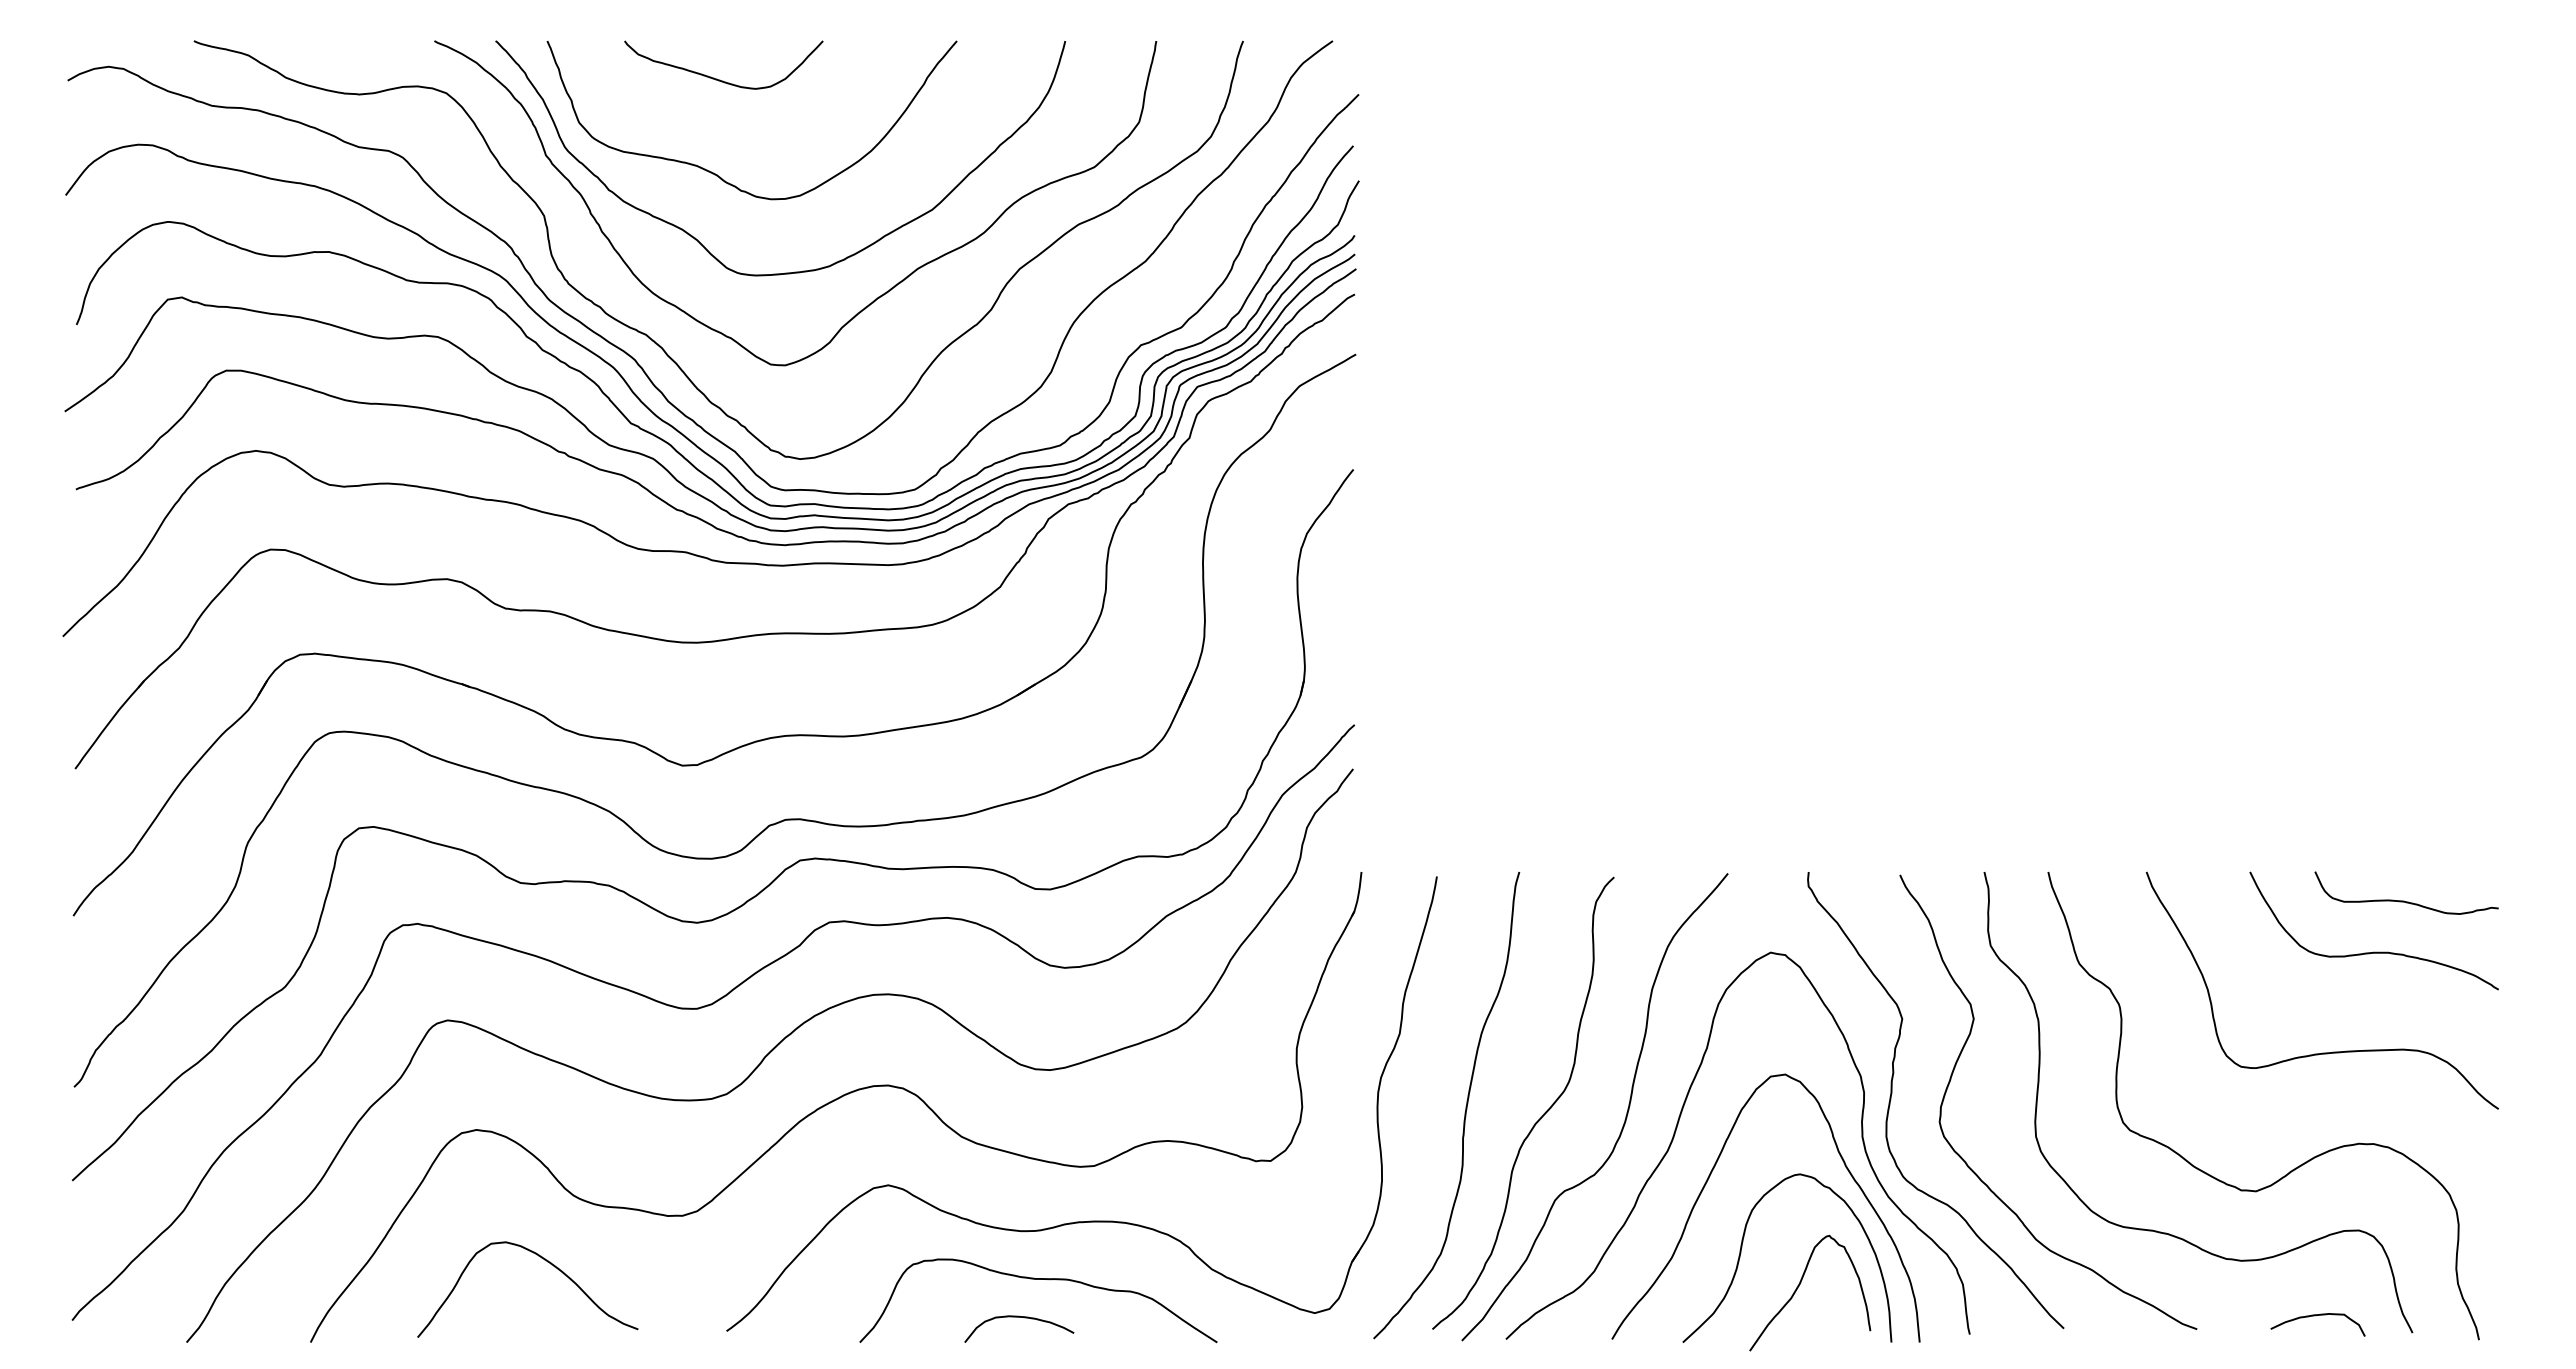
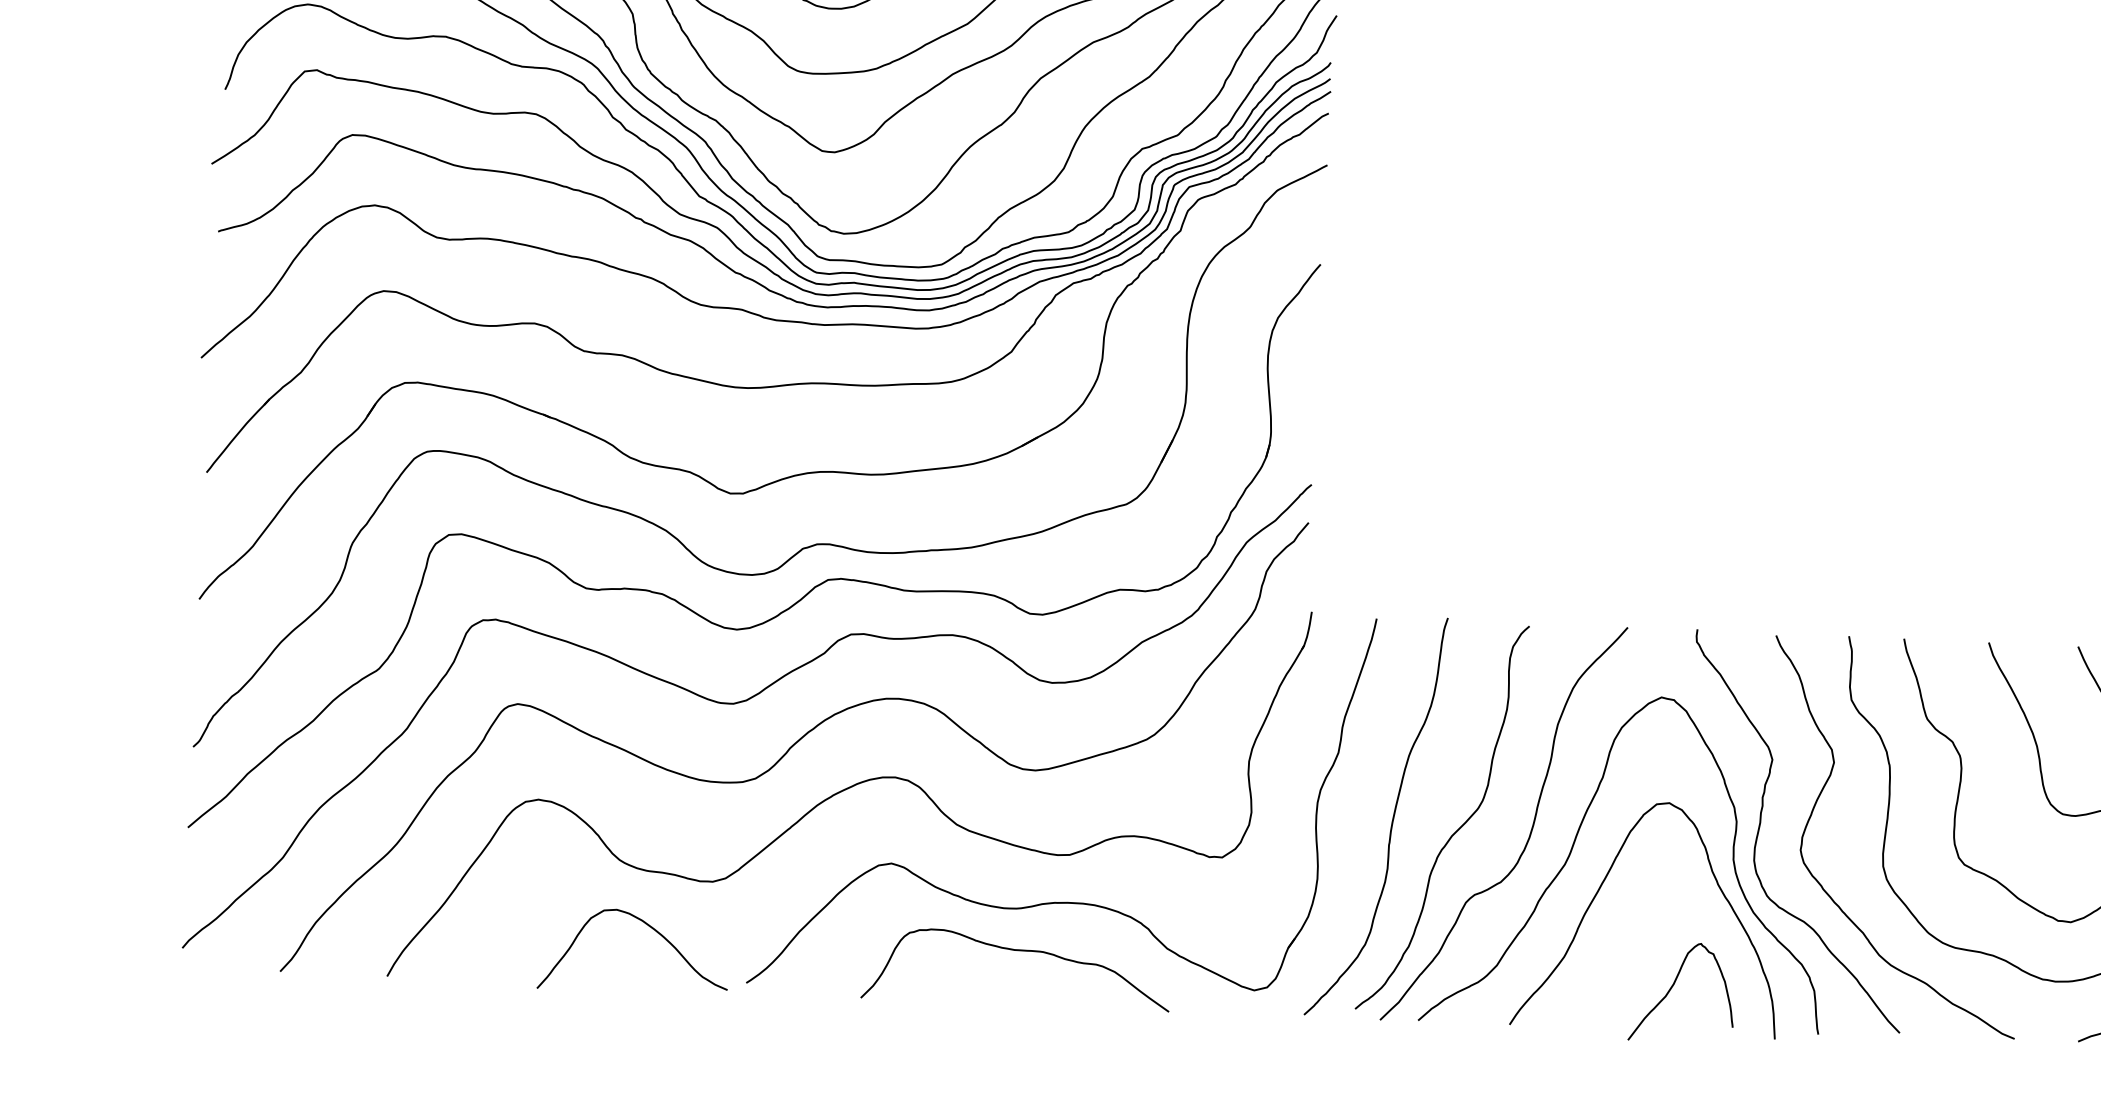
curve: (1742, 1247) -> (1625, 950), removed
curve: (547, 1262) -> (651, 928), moved
curve: (1019, 1317) -> (999, 982), removed

